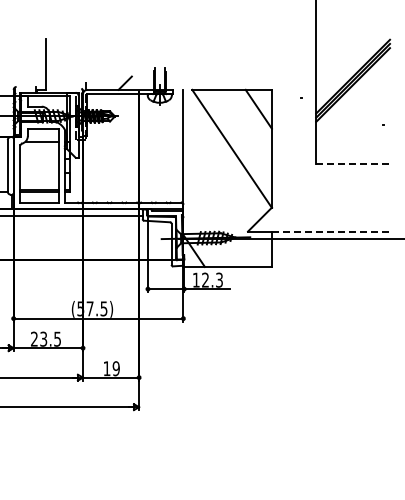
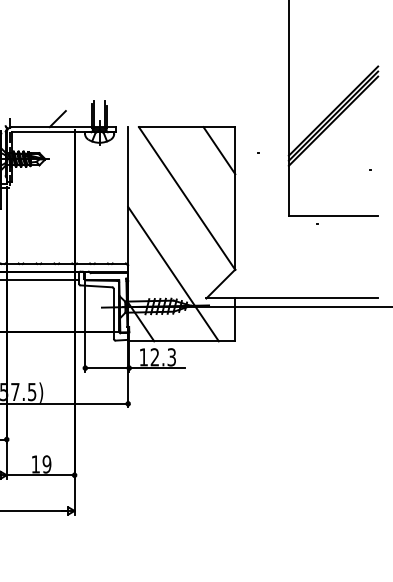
line: (353, 163) -> (333, 216), dashed -> solid
line: (220, 210) -> (173, 273), added
line: (331, 231) -> (307, 298), dashed -> solid

